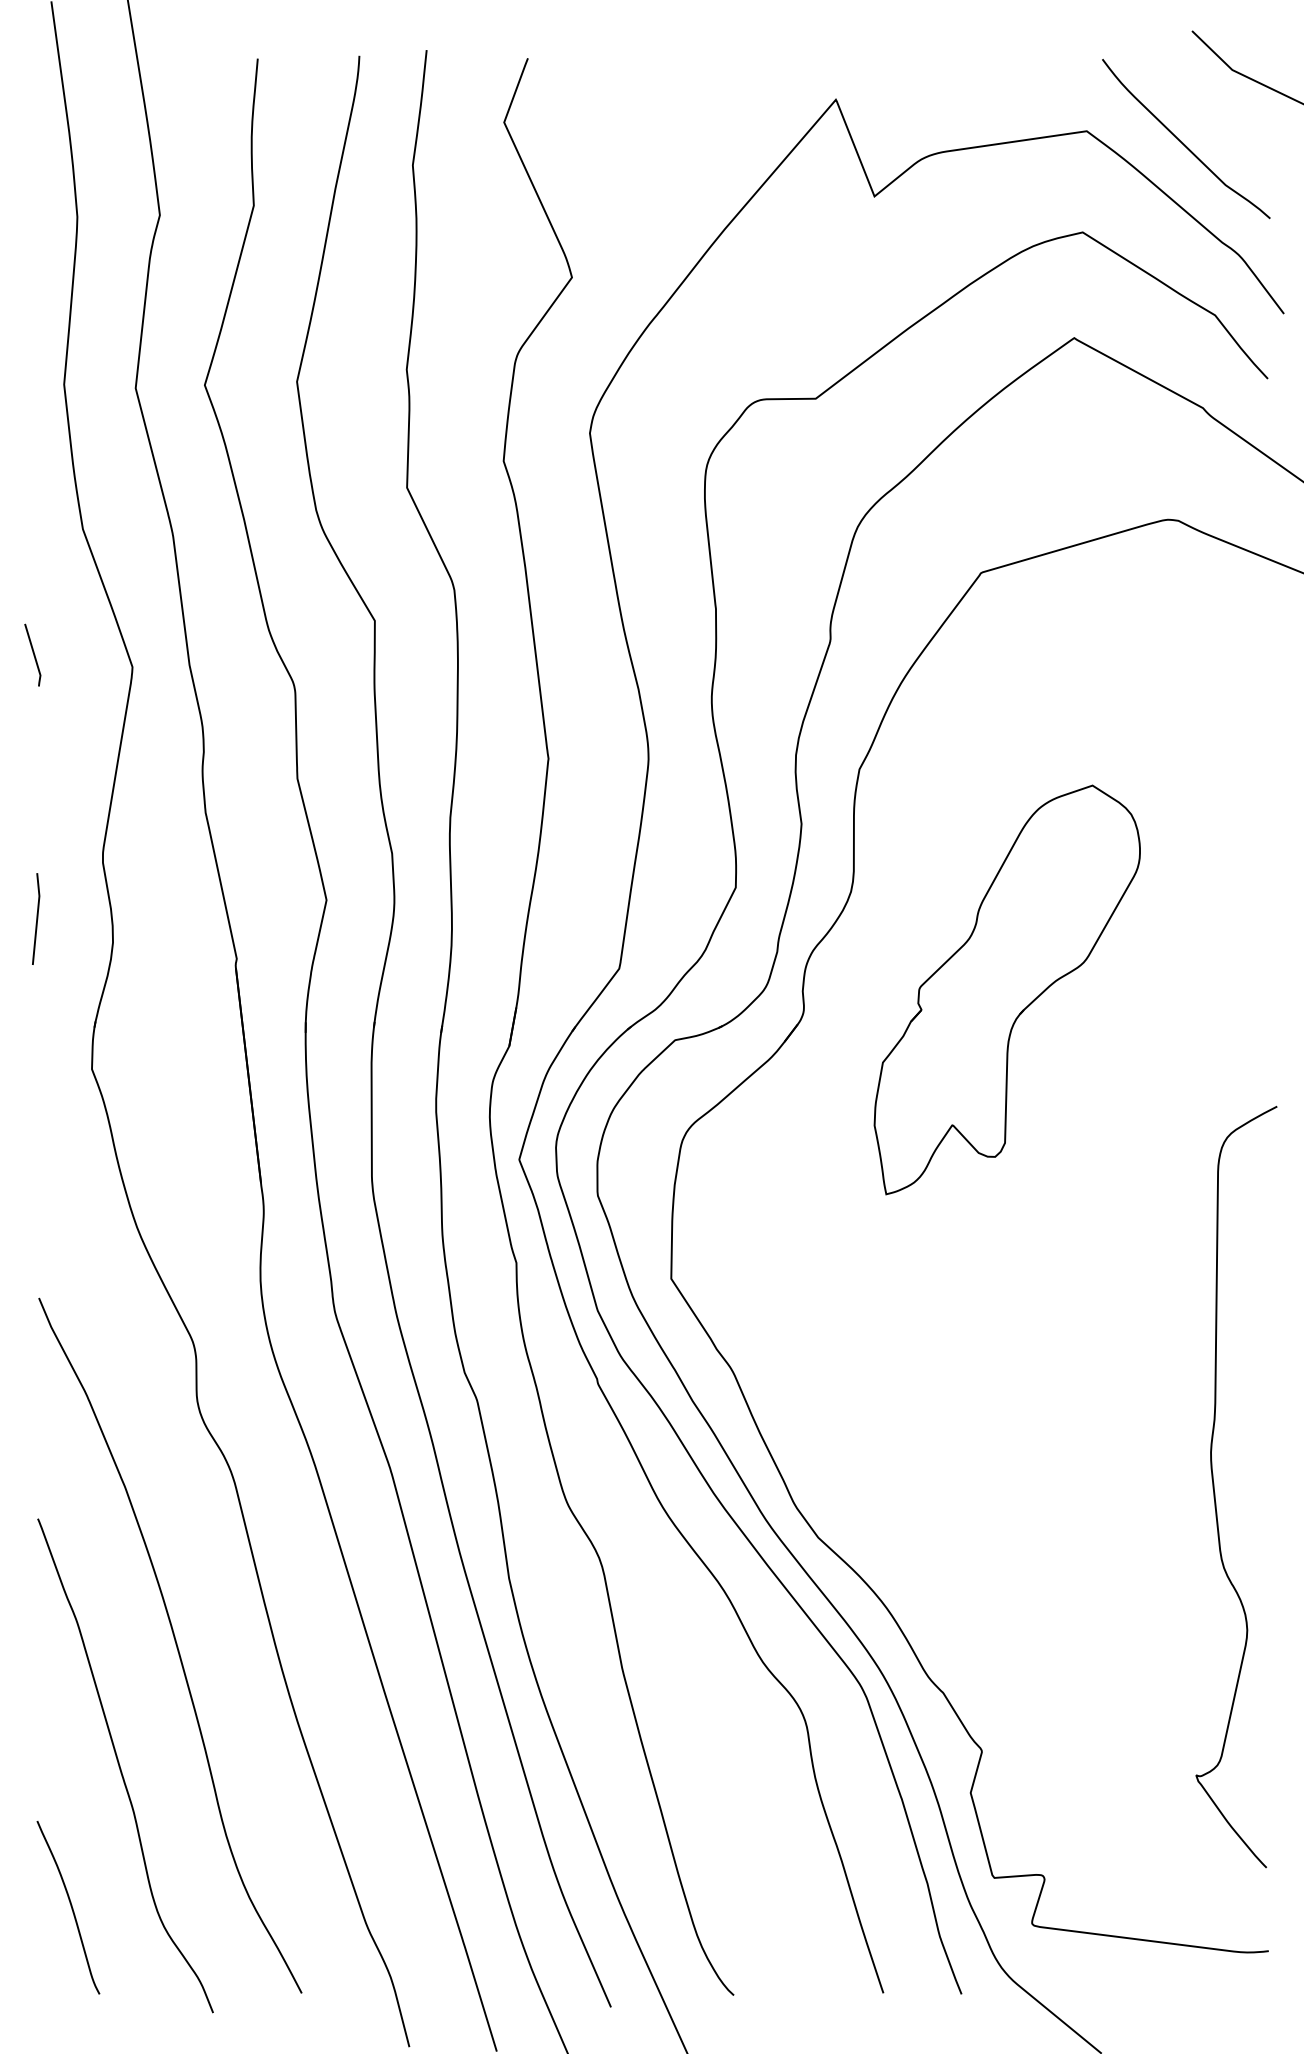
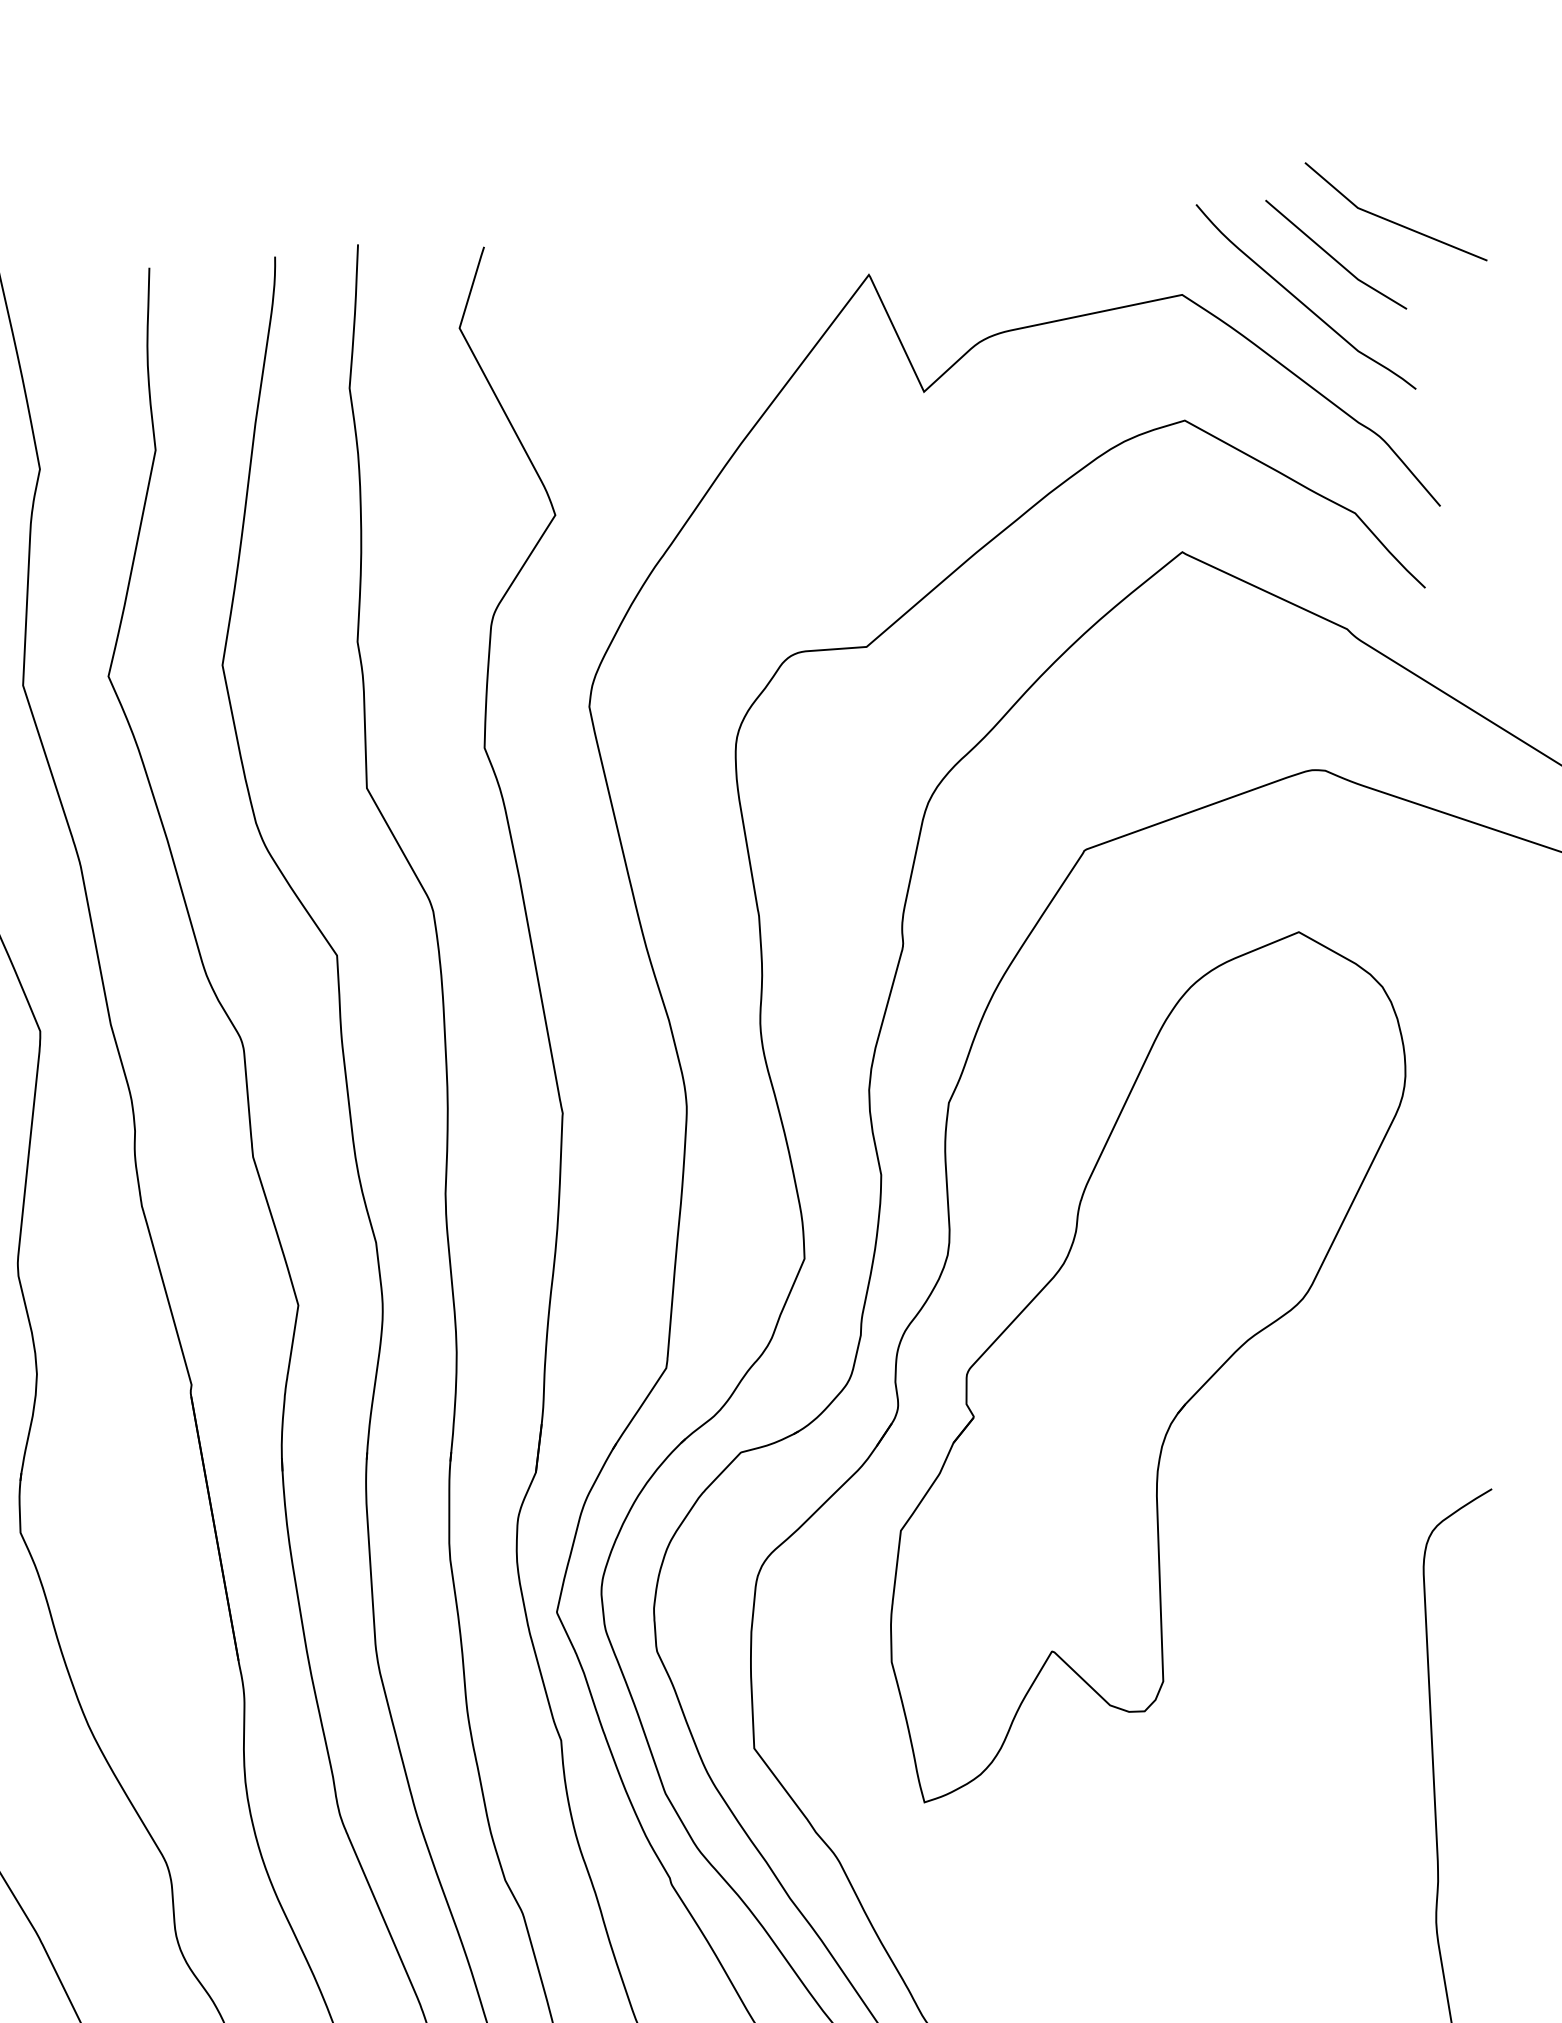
line: (1210, 108) -> (1333, 257), added
part: (1007, 989) -> (1148, 1364), size x1.67

